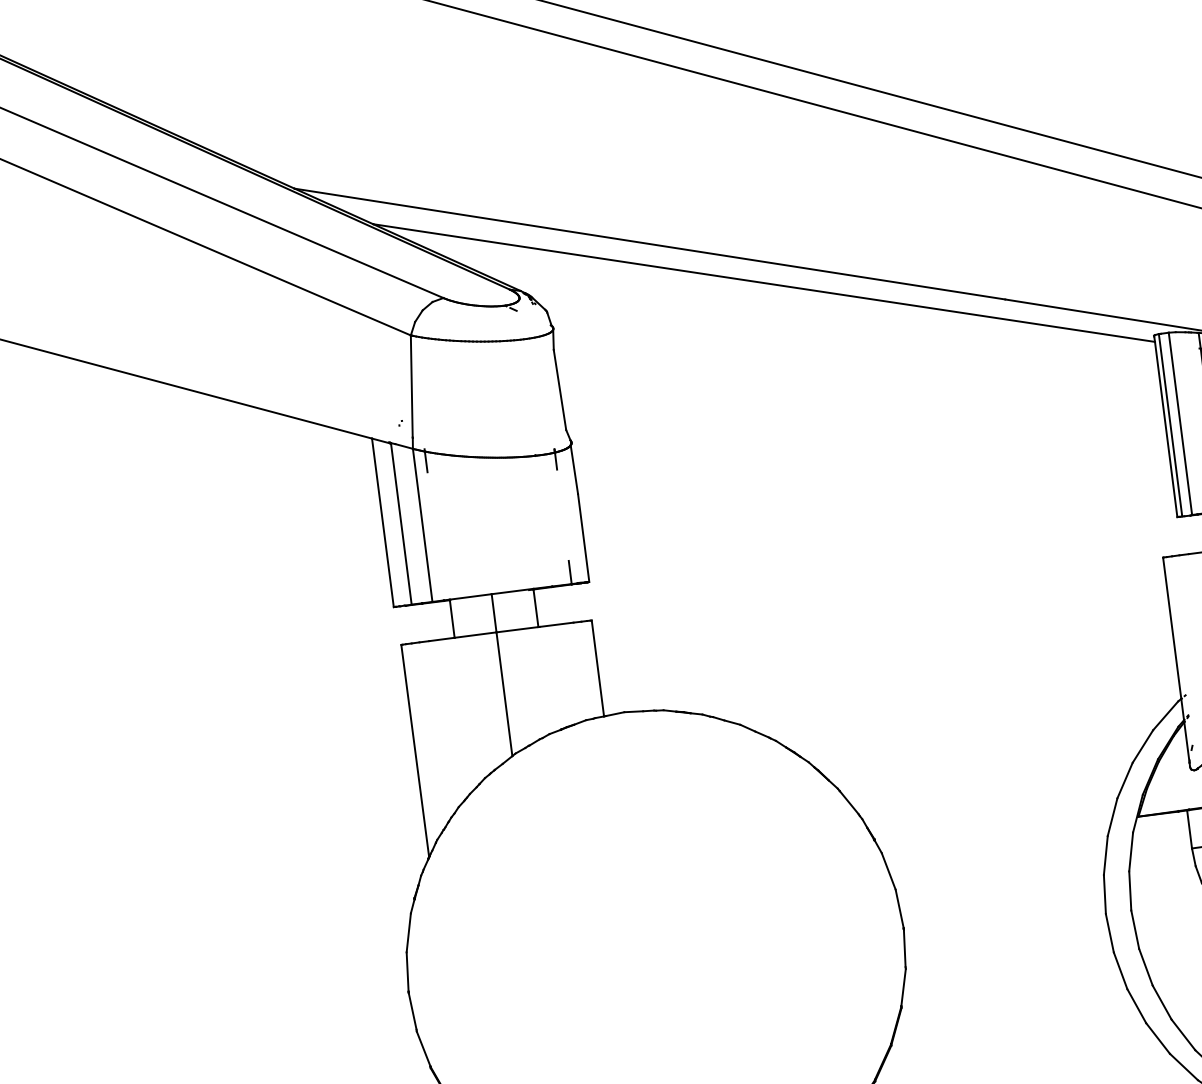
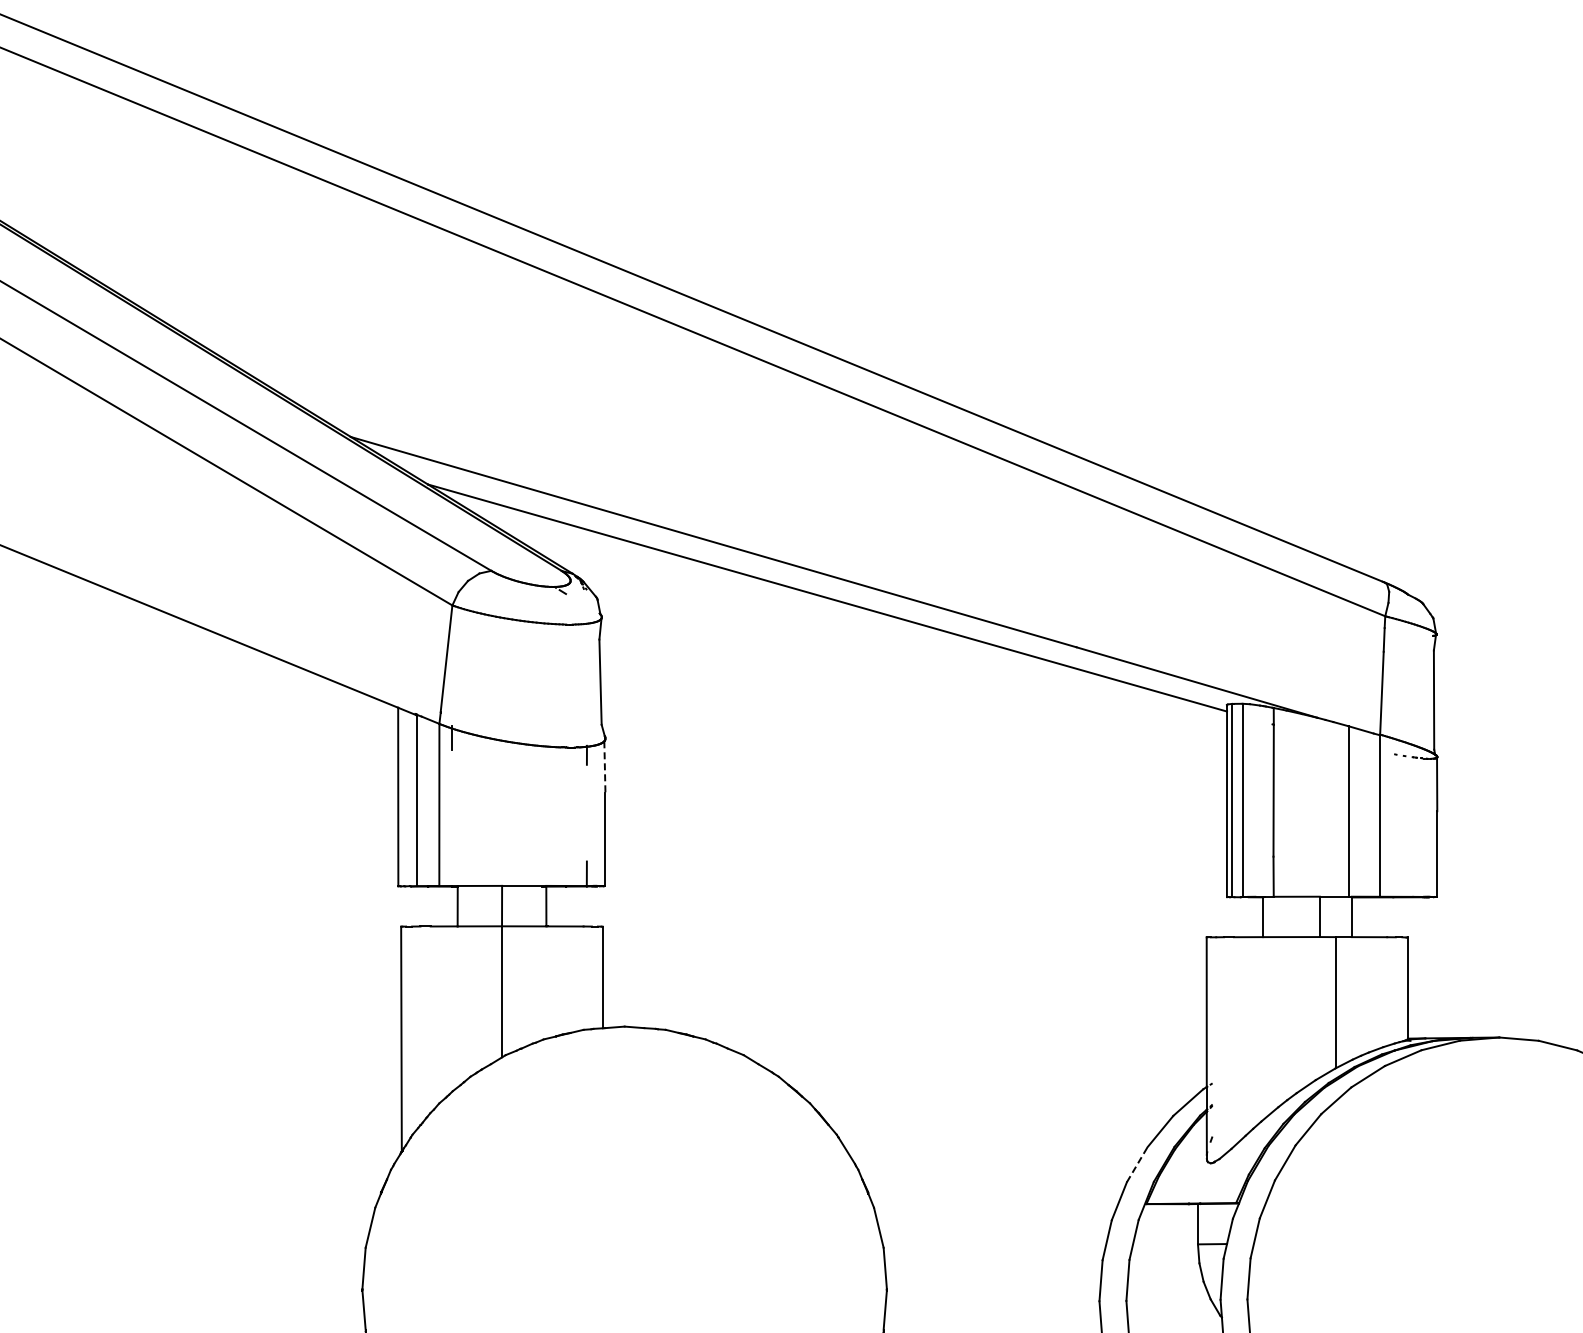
line: (574, 470) -> (604, 767), solid -> dashed
line: (1125, 780) -> (1137, 1164), solid -> dashed

